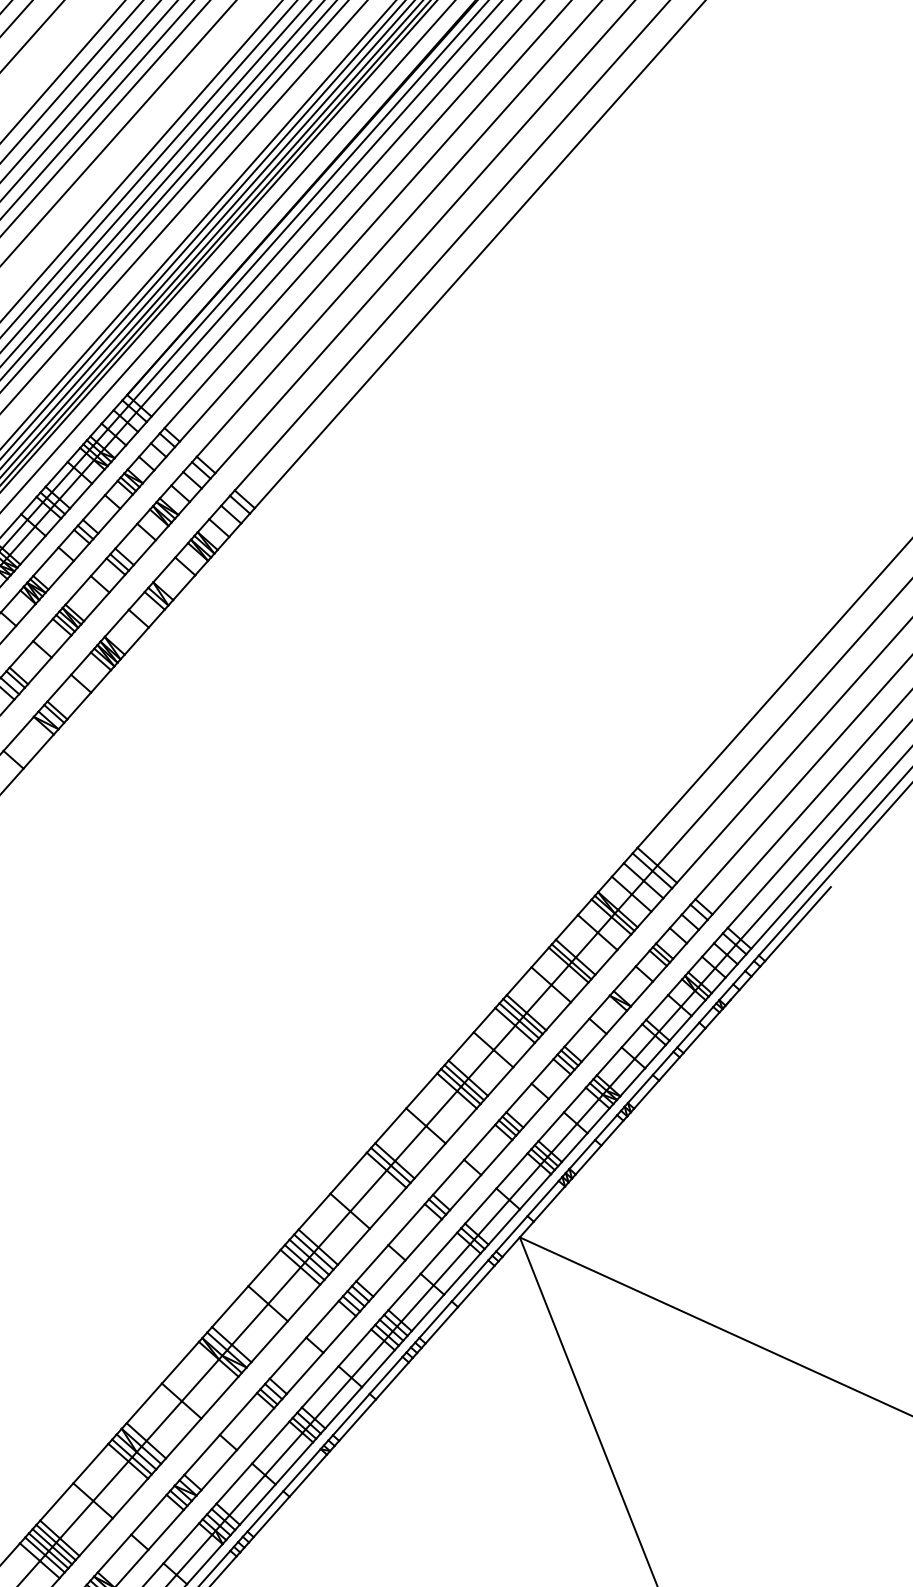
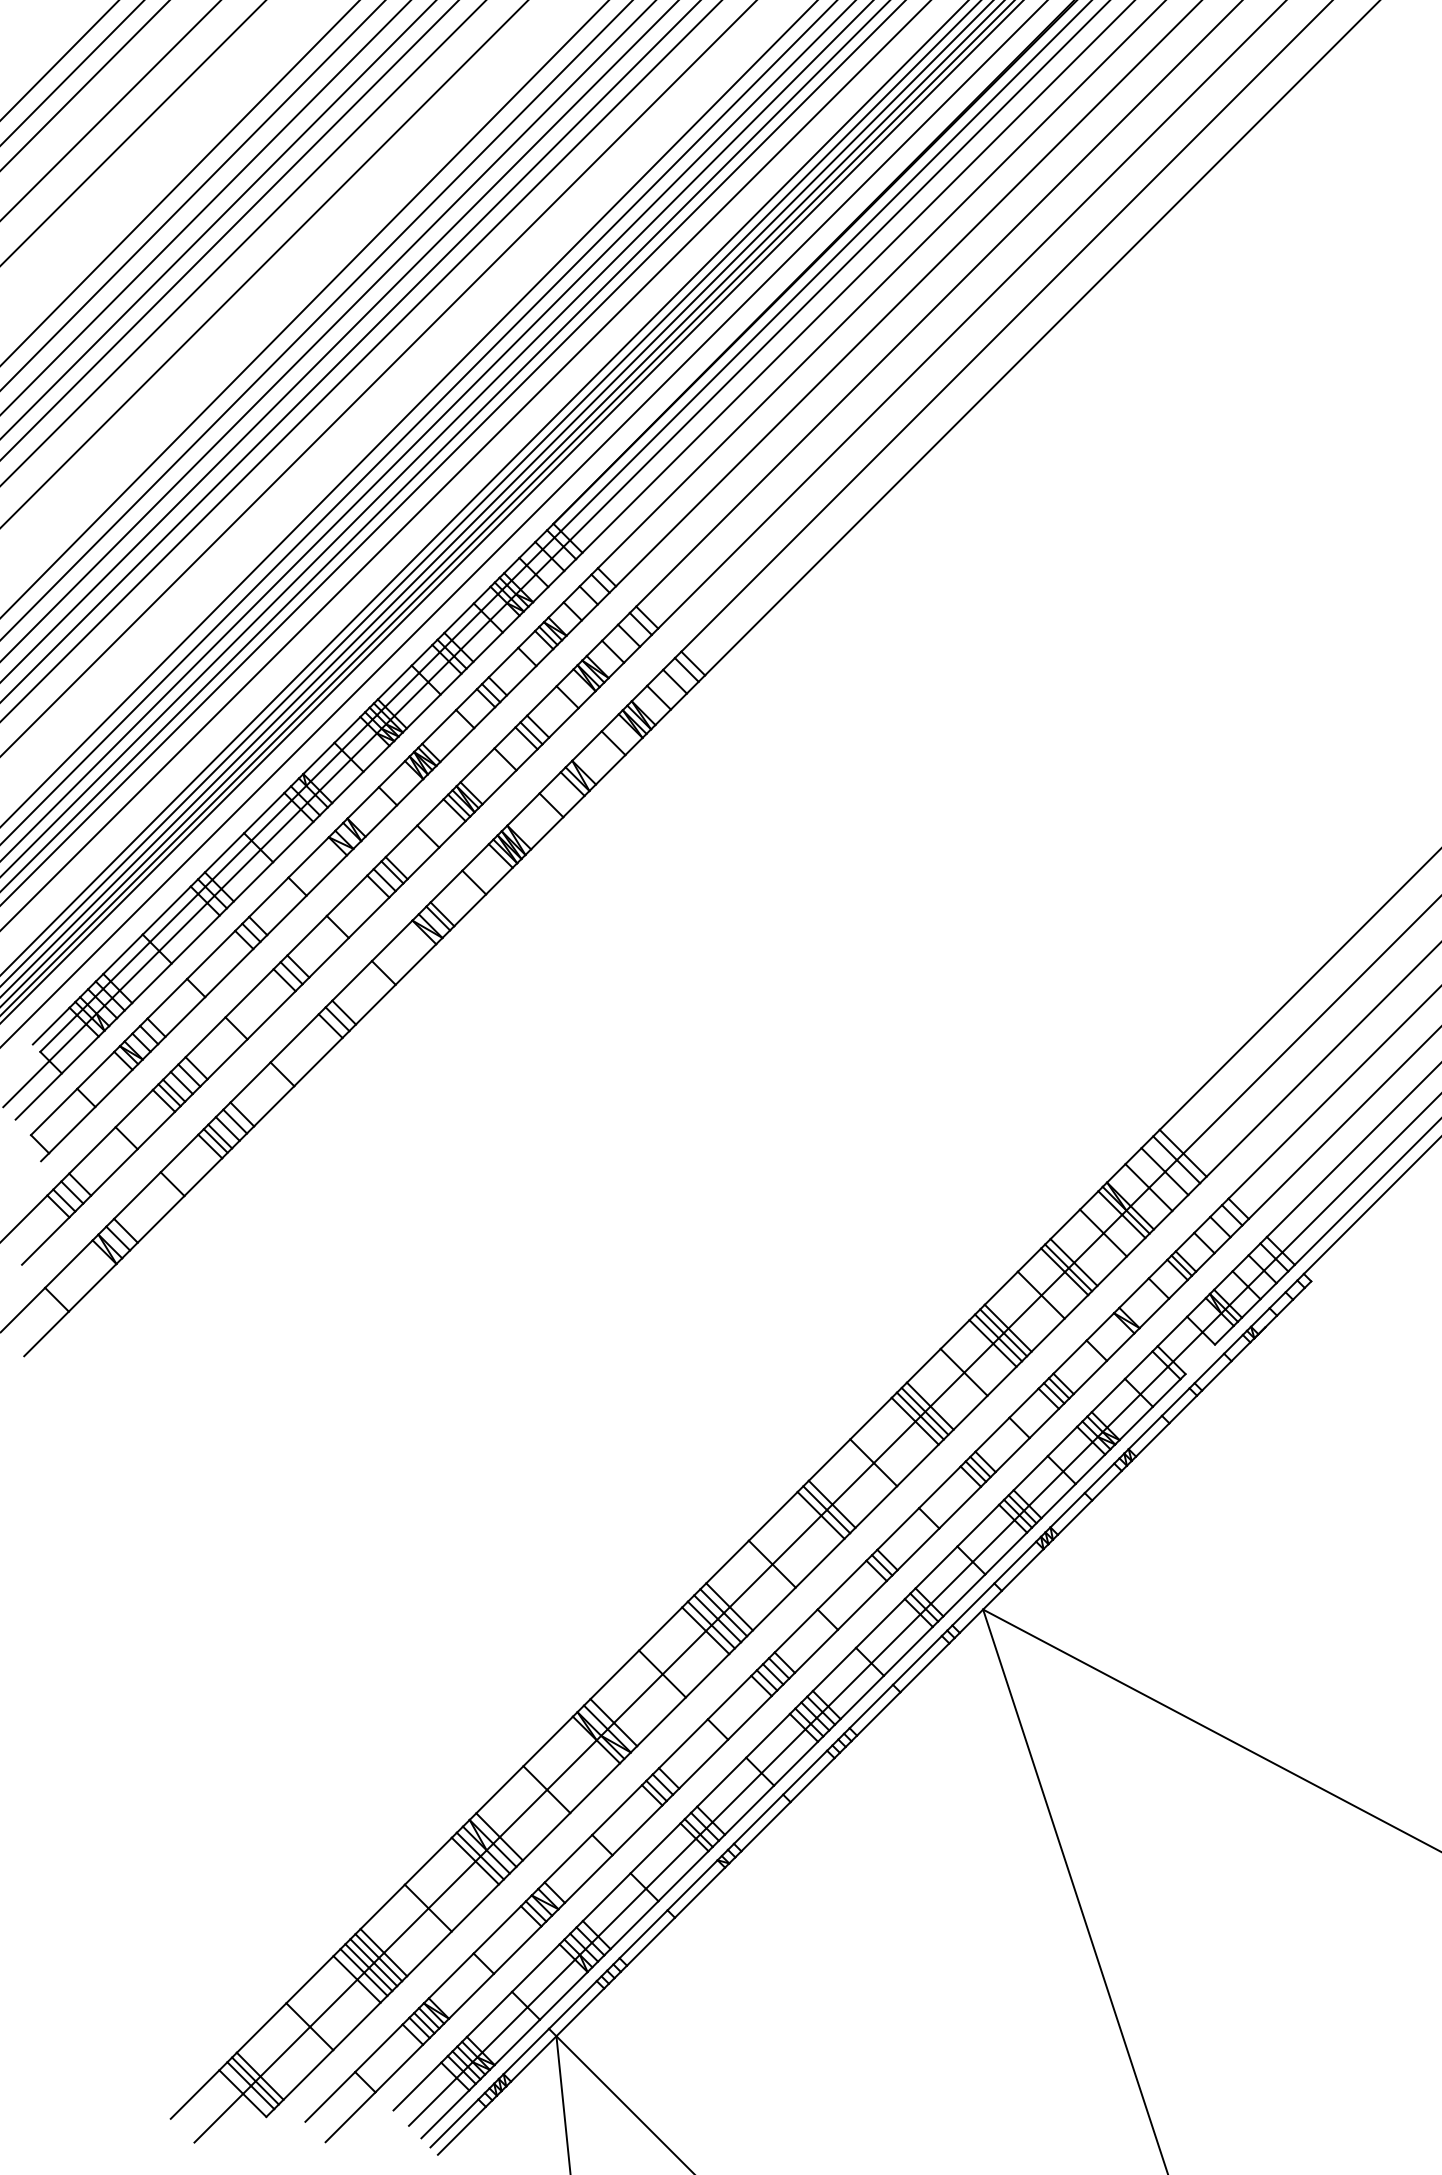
line: (798, 924) -> (1355, 1237), removed
line: (680, 1028) -> (1200, 1359), removed

